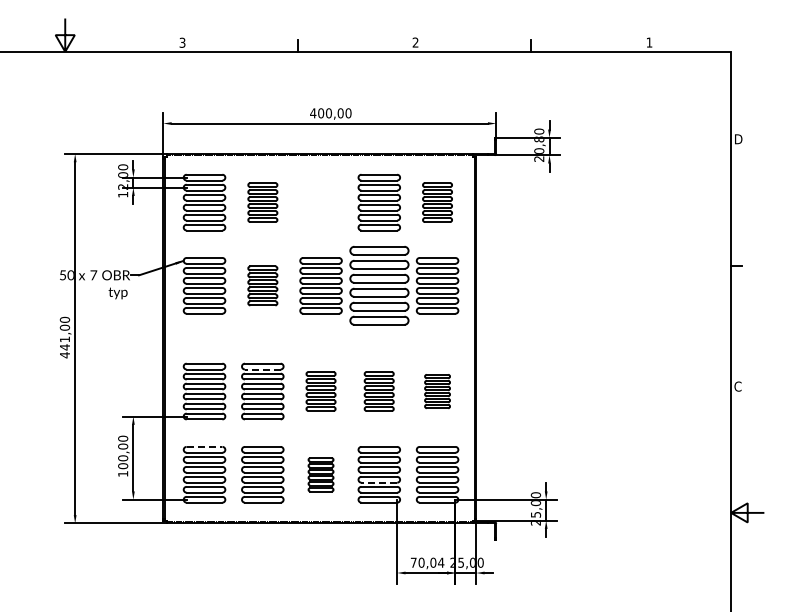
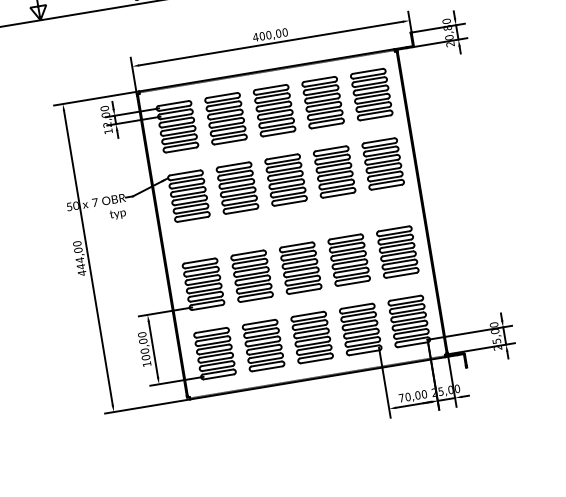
part: (262, 202) -> (225, 118), size x1.43
part: (320, 202) -> (274, 110), added
part: (437, 202) -> (371, 94), size x1.43
part: (262, 285) -> (237, 187), size x1.43
part: (378, 285) -> (333, 171), size x0.71
text: (64, 339) -> (79, 260), 441,00 -> 444,00
line: (262, 369) -> (248, 257), dashed -> solid
part: (320, 391) -> (300, 268), size x1.43
part: (378, 391) -> (348, 260), size x1.43
part: (437, 391) -> (397, 252), size x1.67
line: (204, 446) -> (211, 330), dashed -> solid
part: (320, 474) -> (311, 337), size x1.67
line: (379, 482) -> (361, 335), dashed -> solid
text: (441, 562) -> (424, 394), 70,04 -> 70,00

